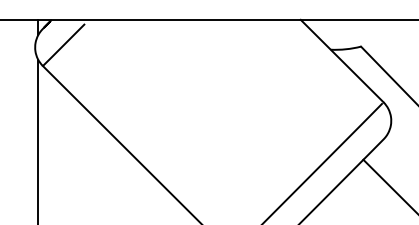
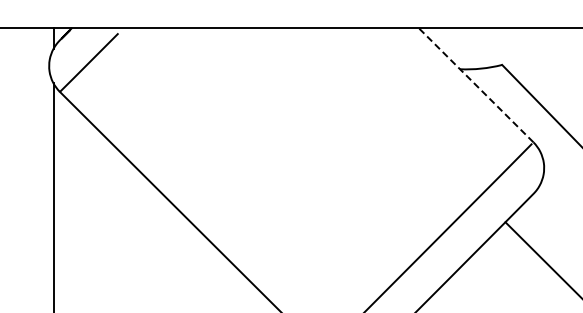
line: (341, 60) -> (475, 84), solid -> dashed

